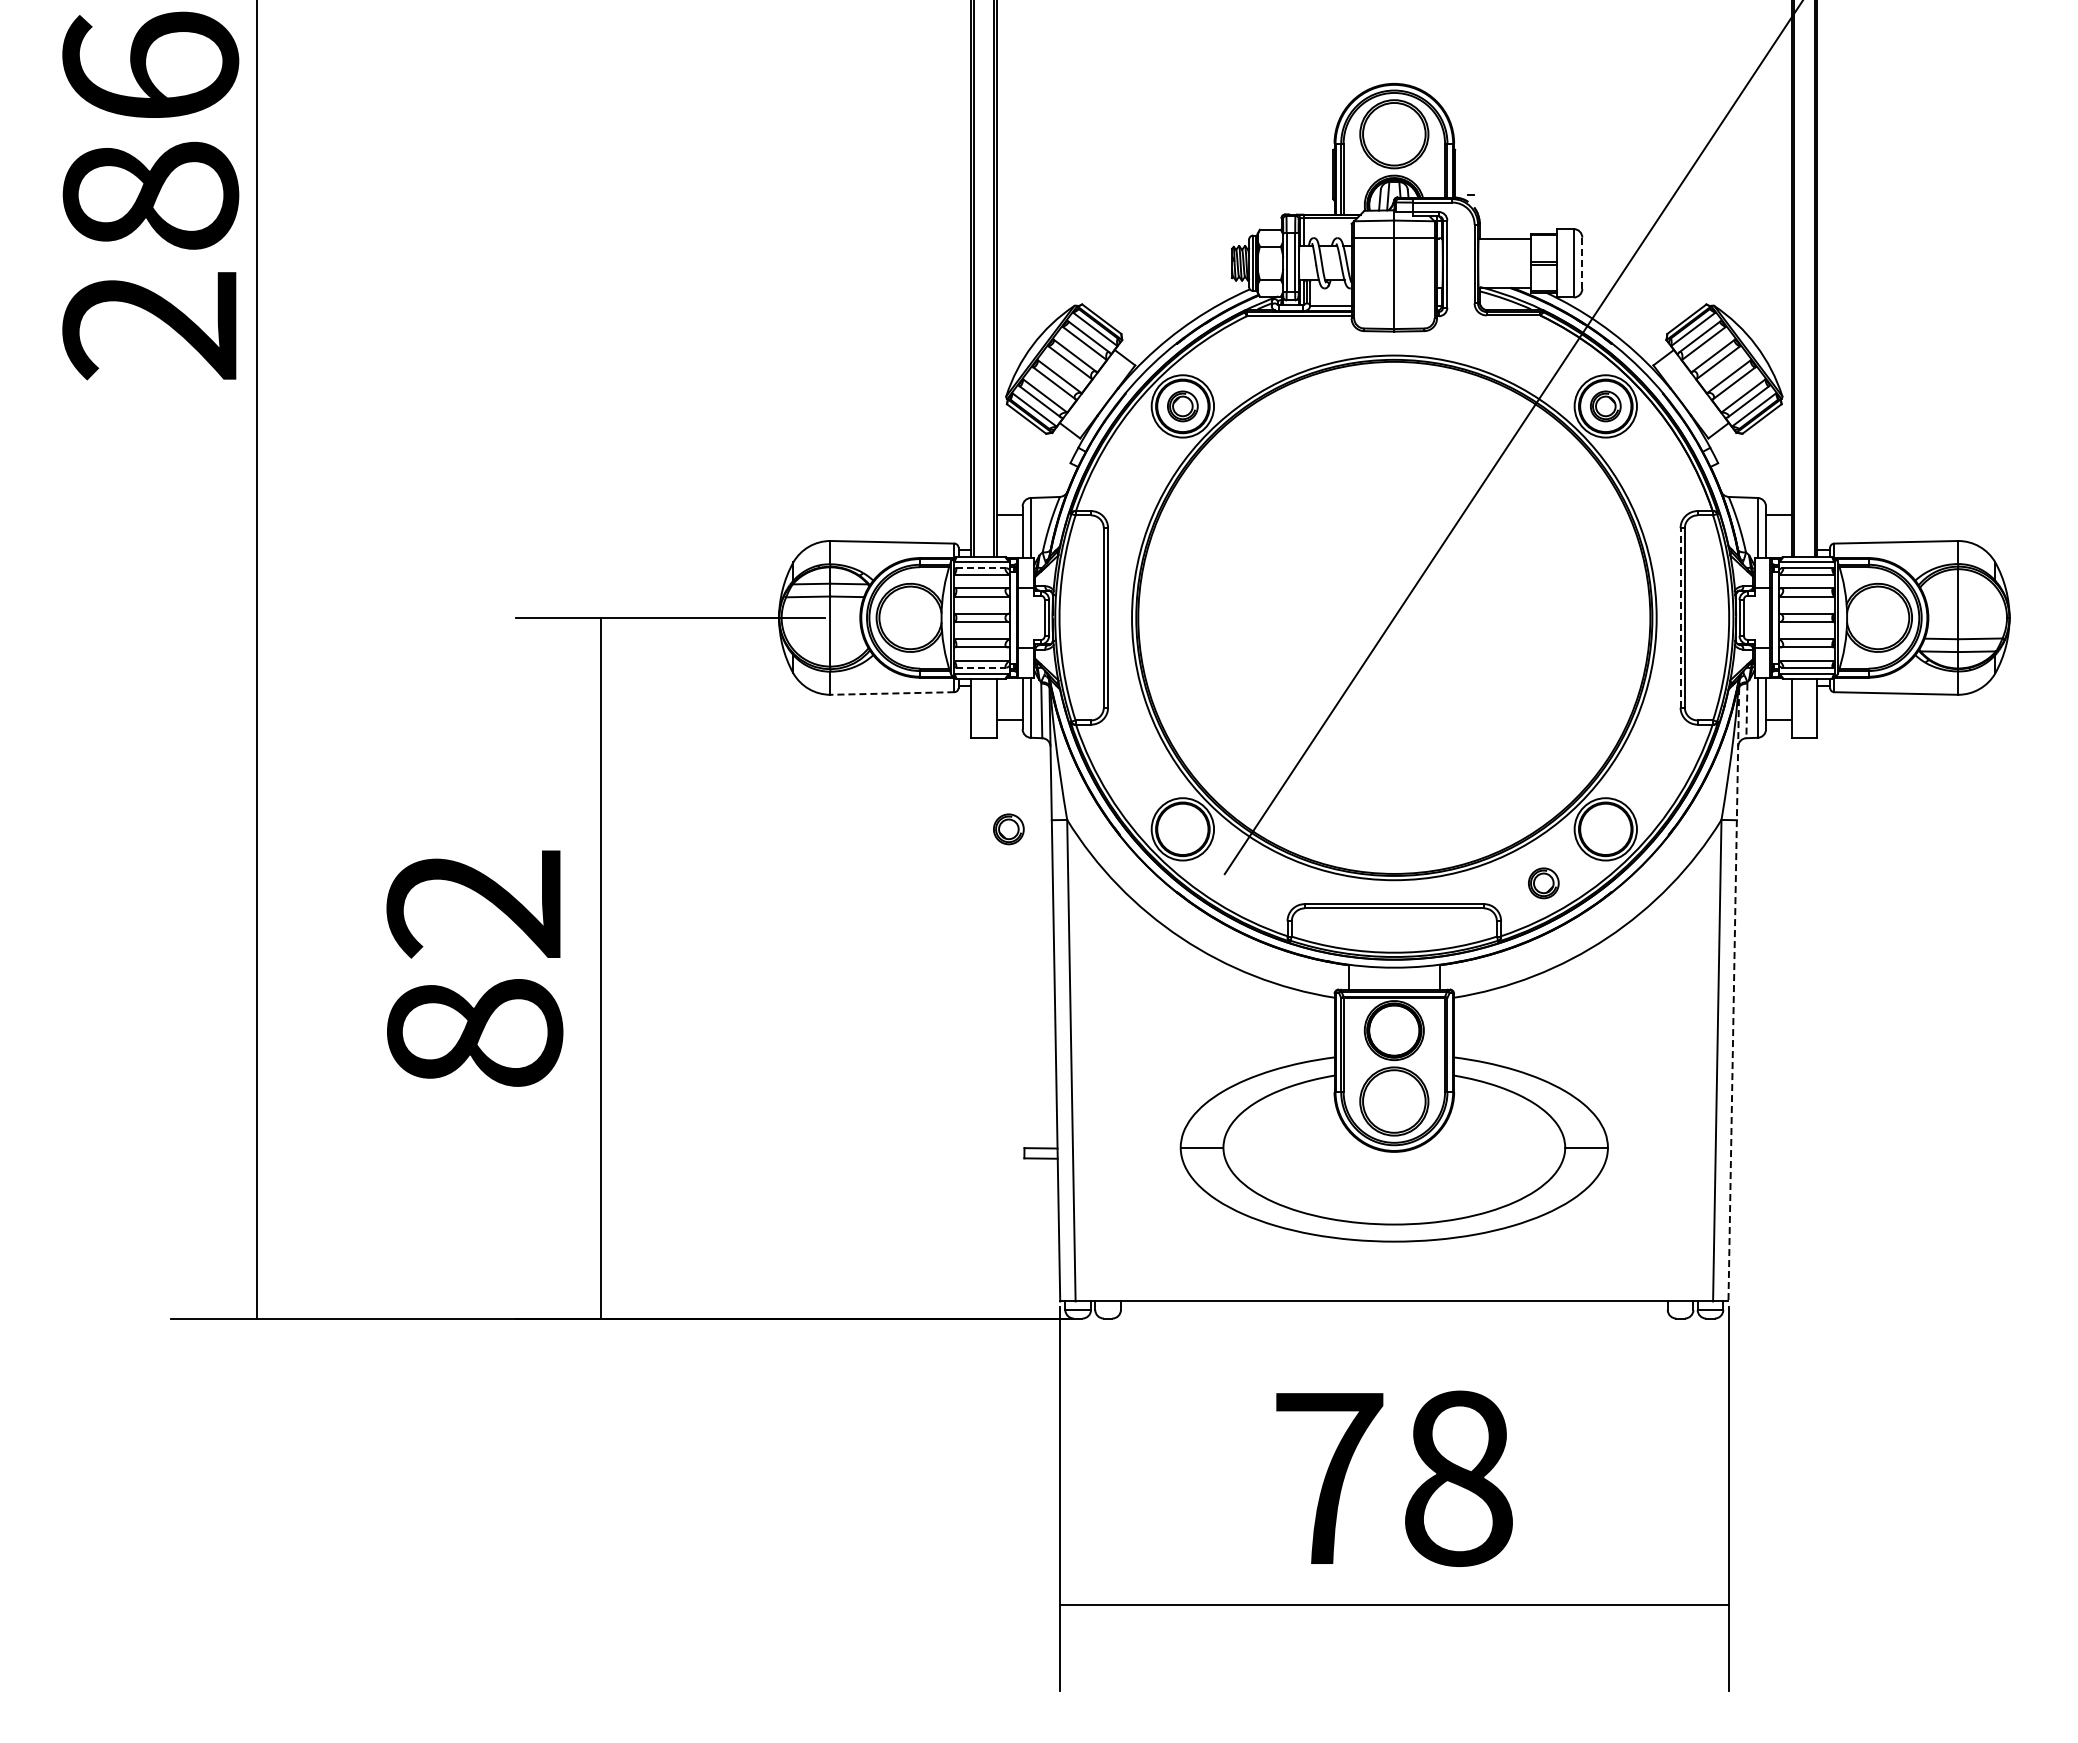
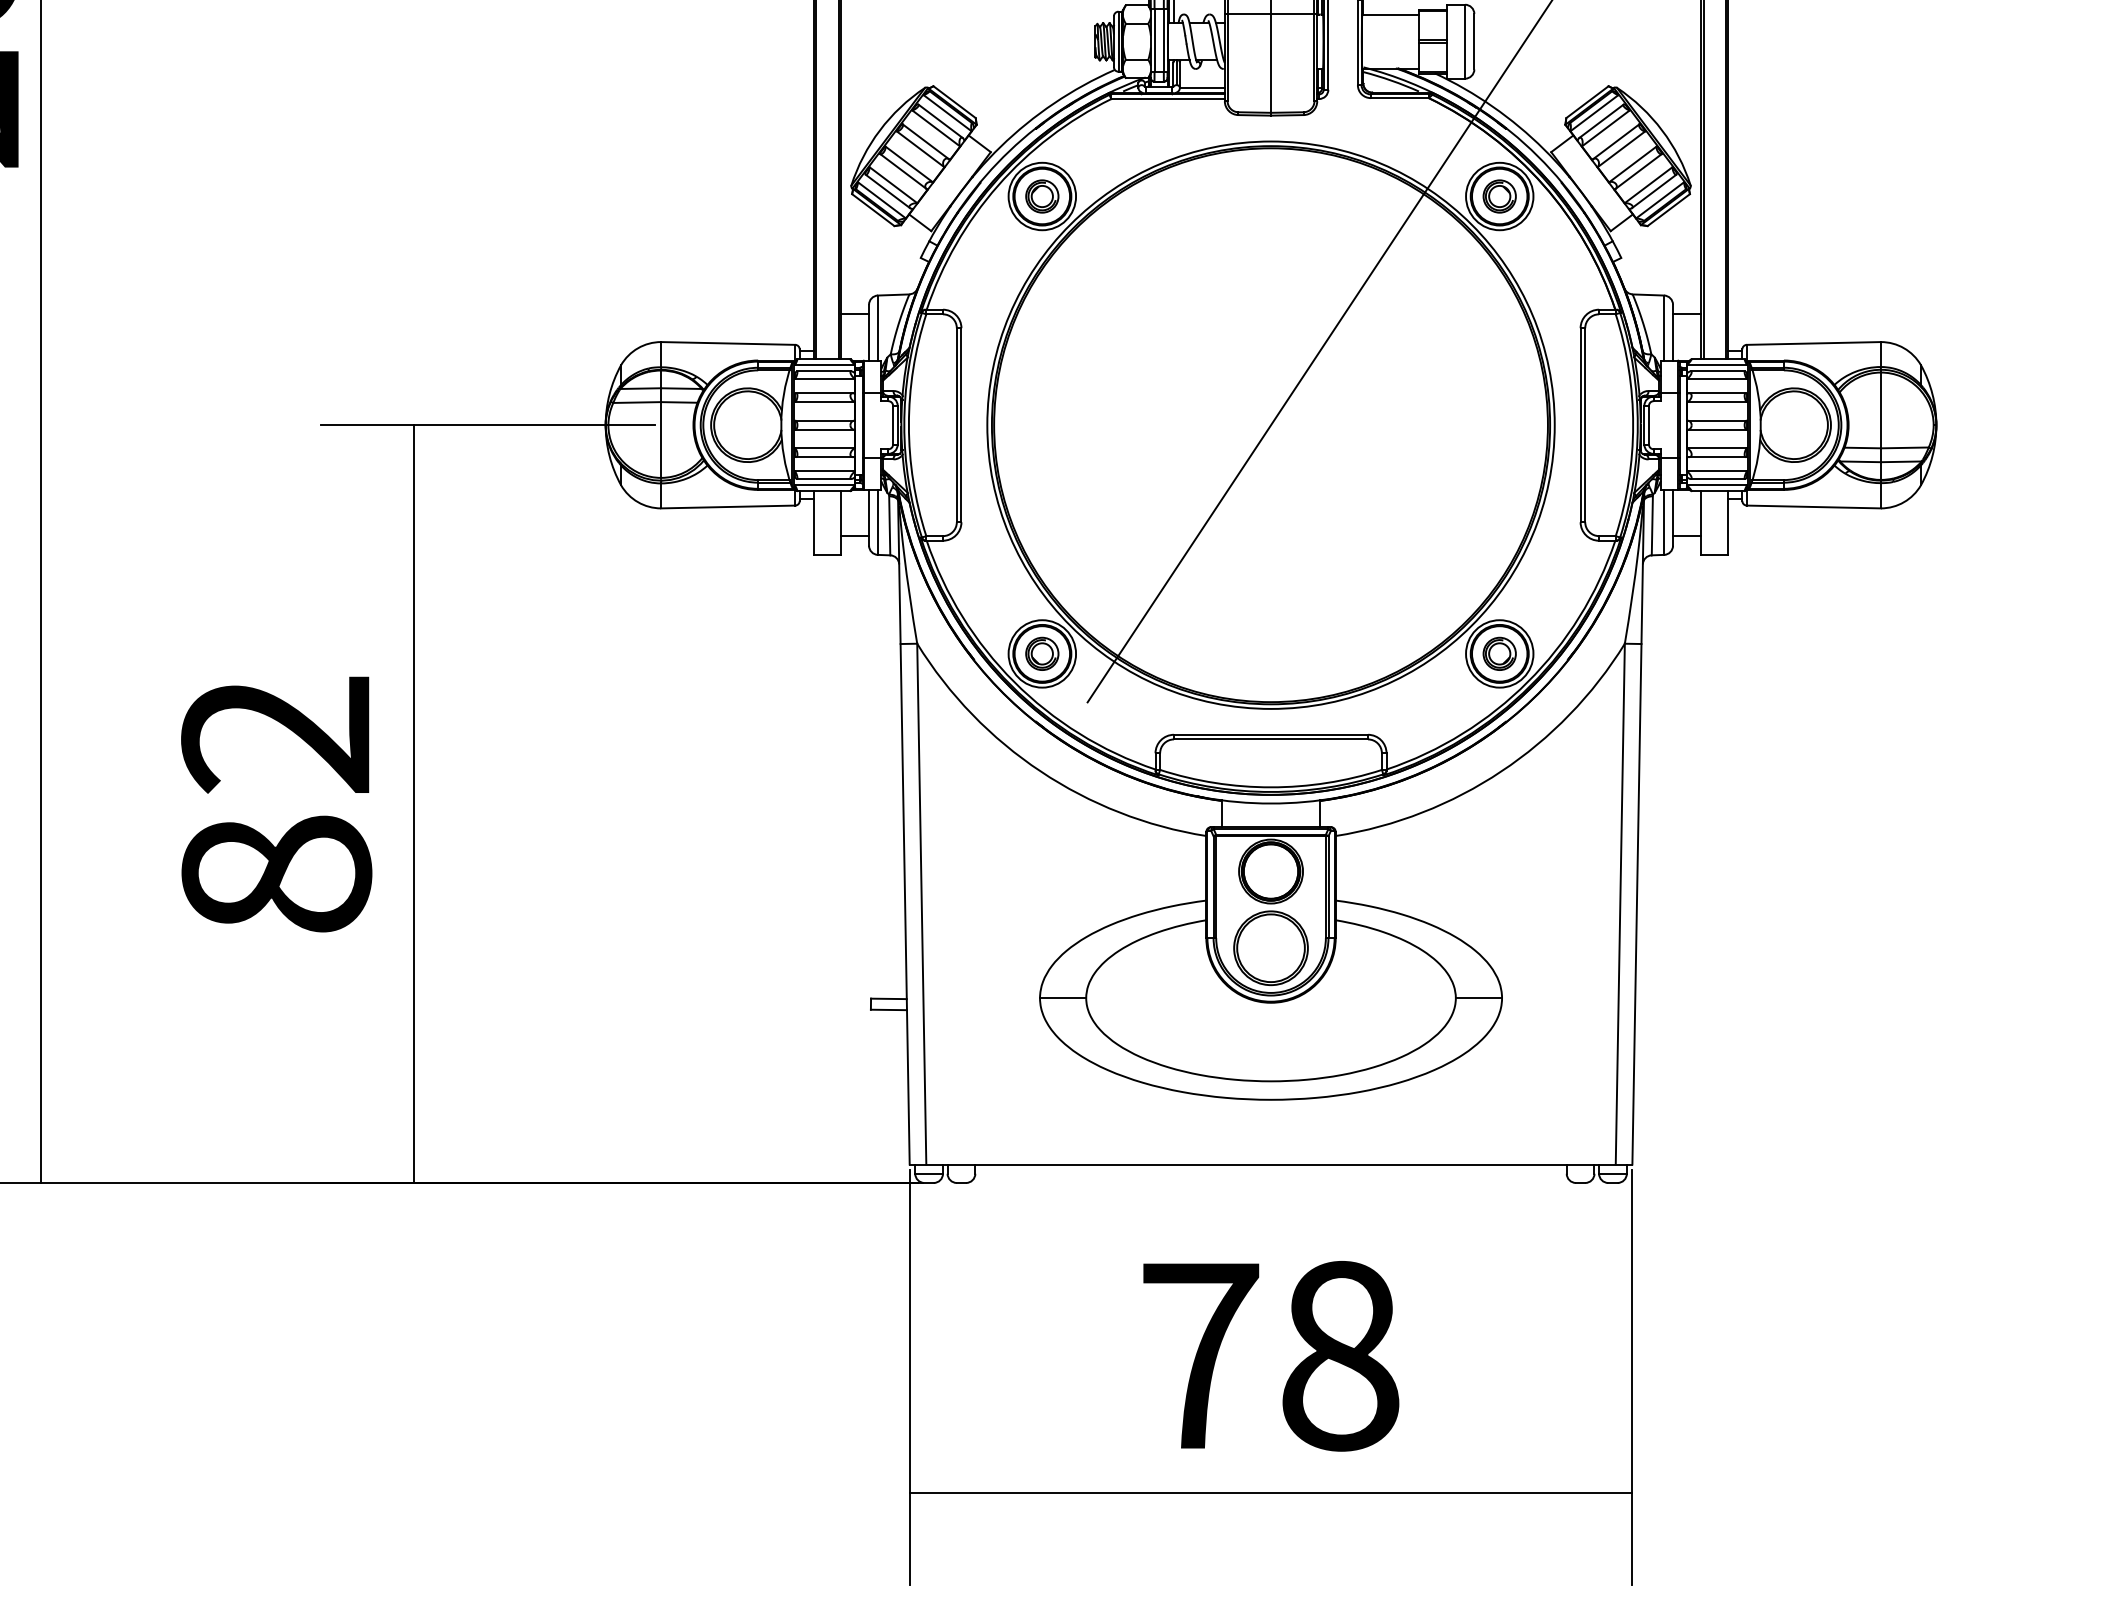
line: (1582, 263) -> (1474, 41), dashed -> solid
line: (981, 568) -> (824, 371), dashed -> solid
line: (1680, 617) -> (1580, 424), dashed -> solid
line: (981, 667) -> (824, 478), dashed -> solid
line: (891, 693) -> (727, 506), dashed -> solid
line: (1746, 711) -> (1651, 526), dashed -> solid
part: (1008, 829) -> (1041, 654), moved
part: (1543, 883) -> (1499, 654), moved
line: (1733, 994) -> (1637, 832), dashed -> solid

